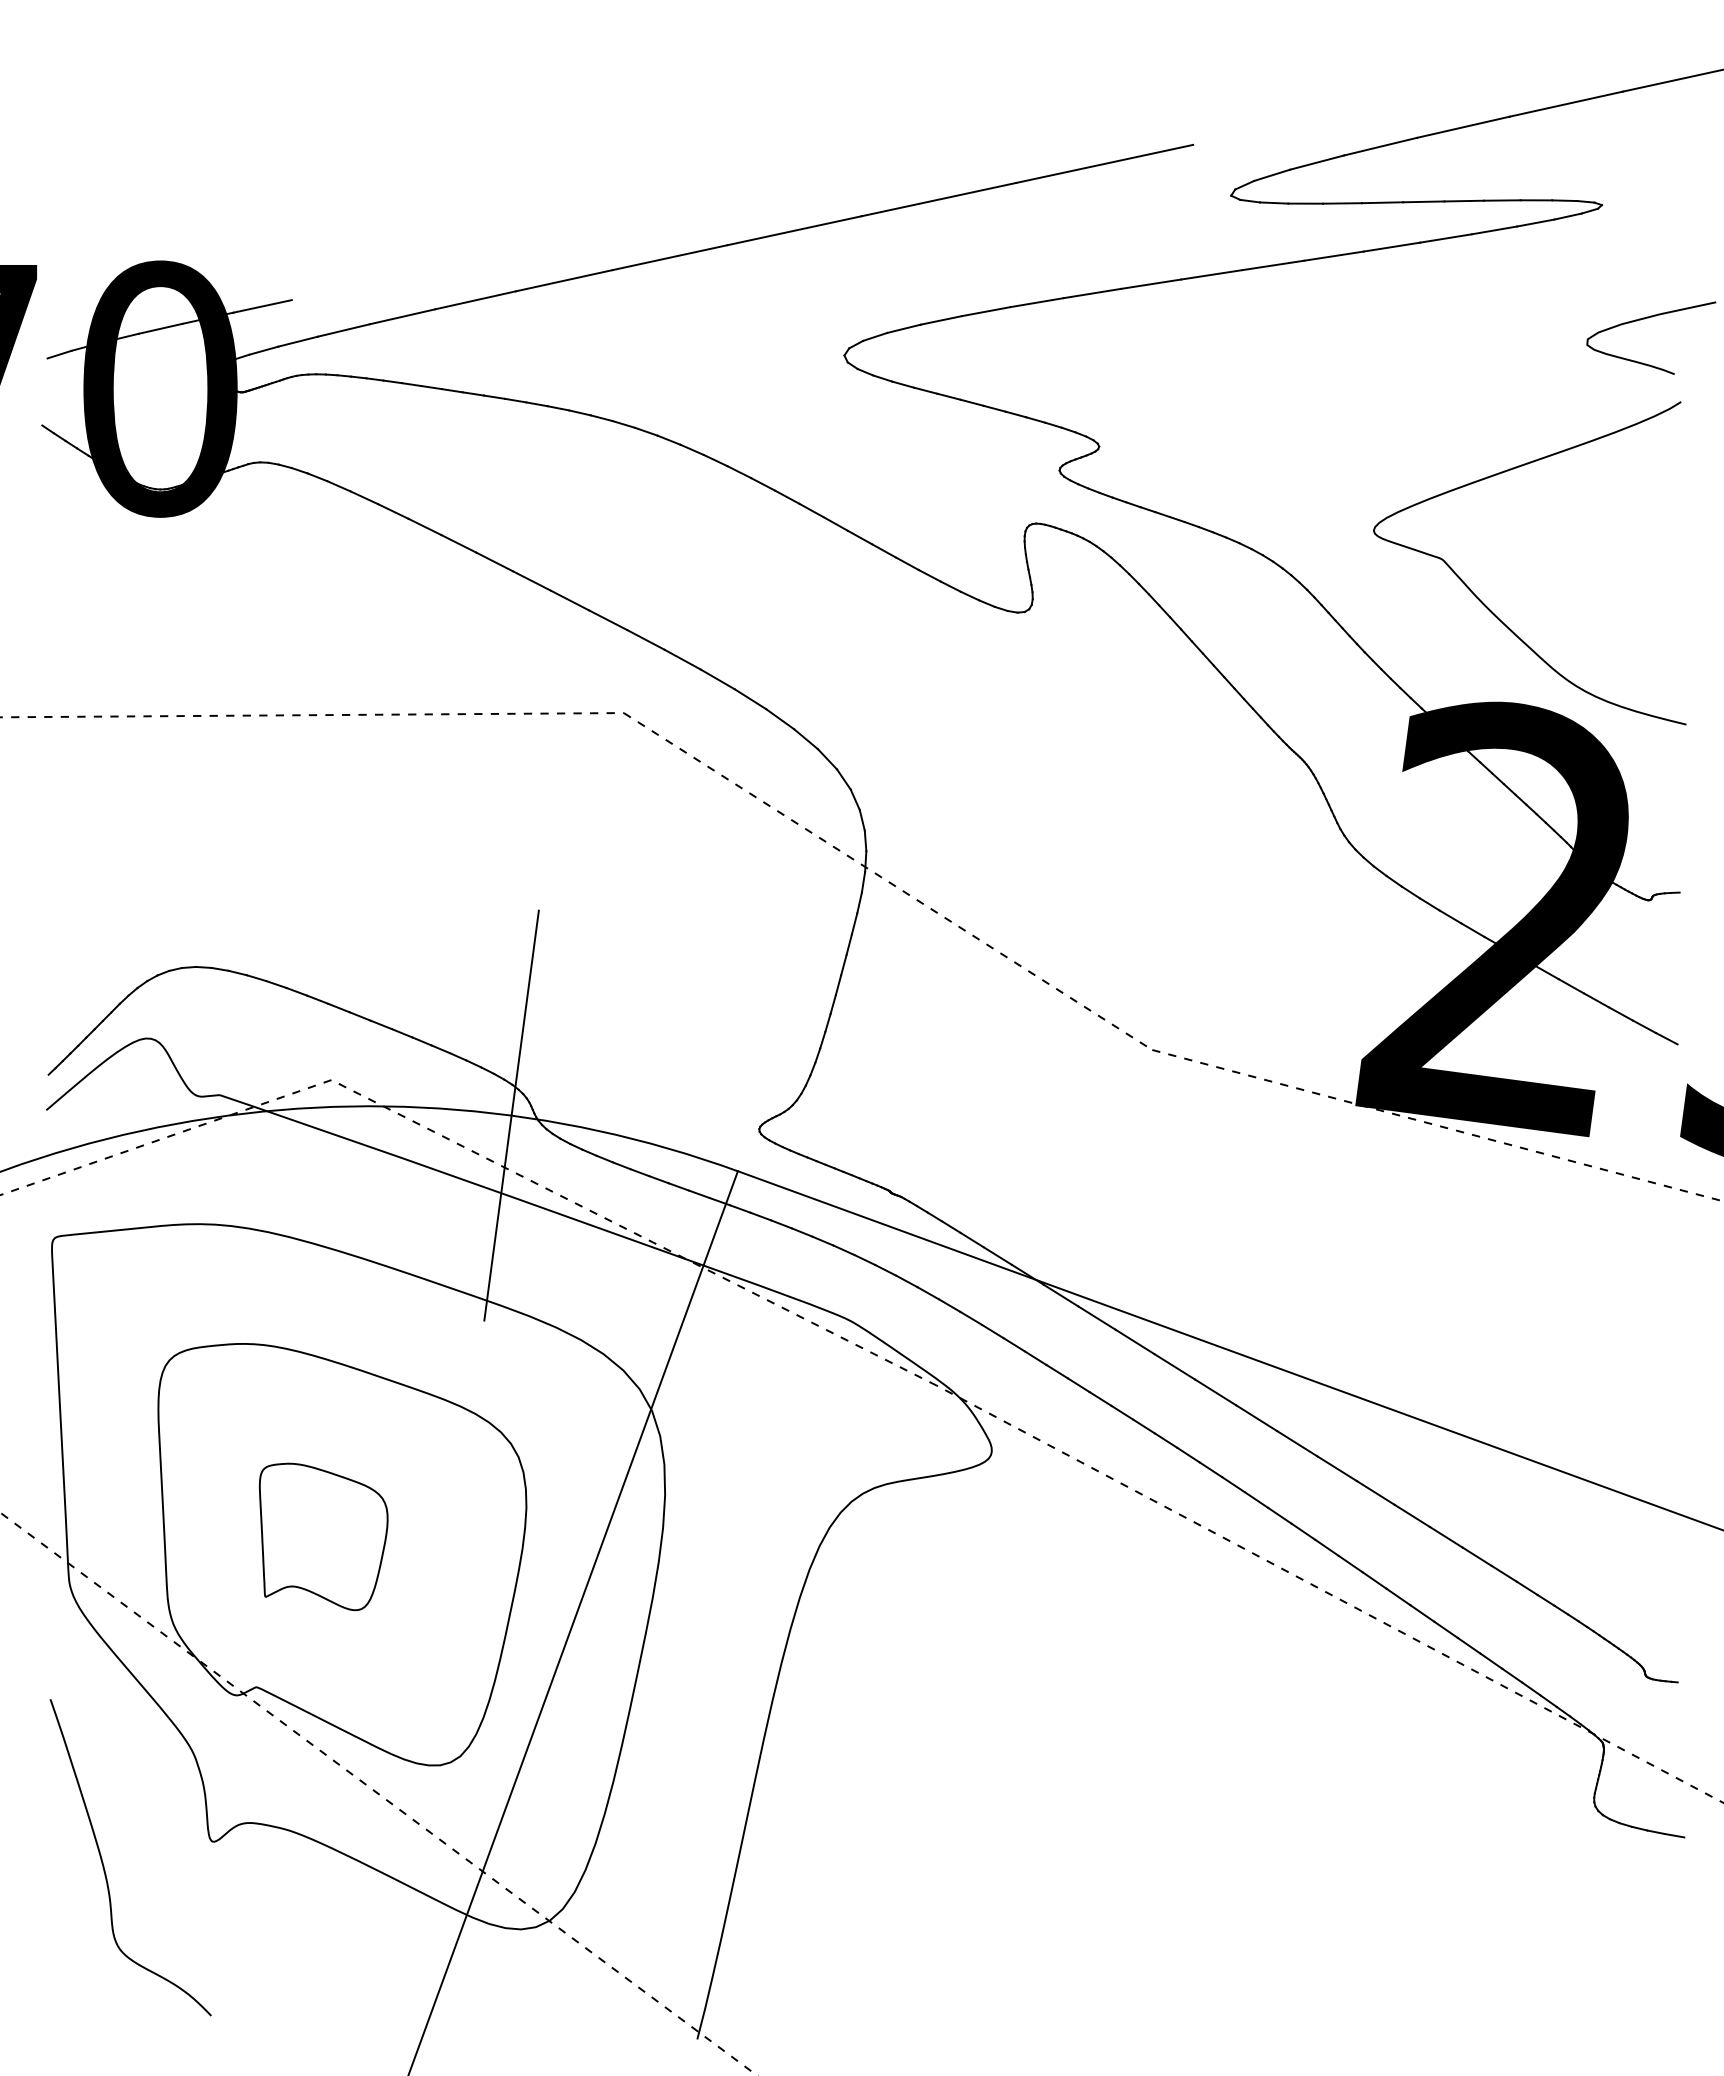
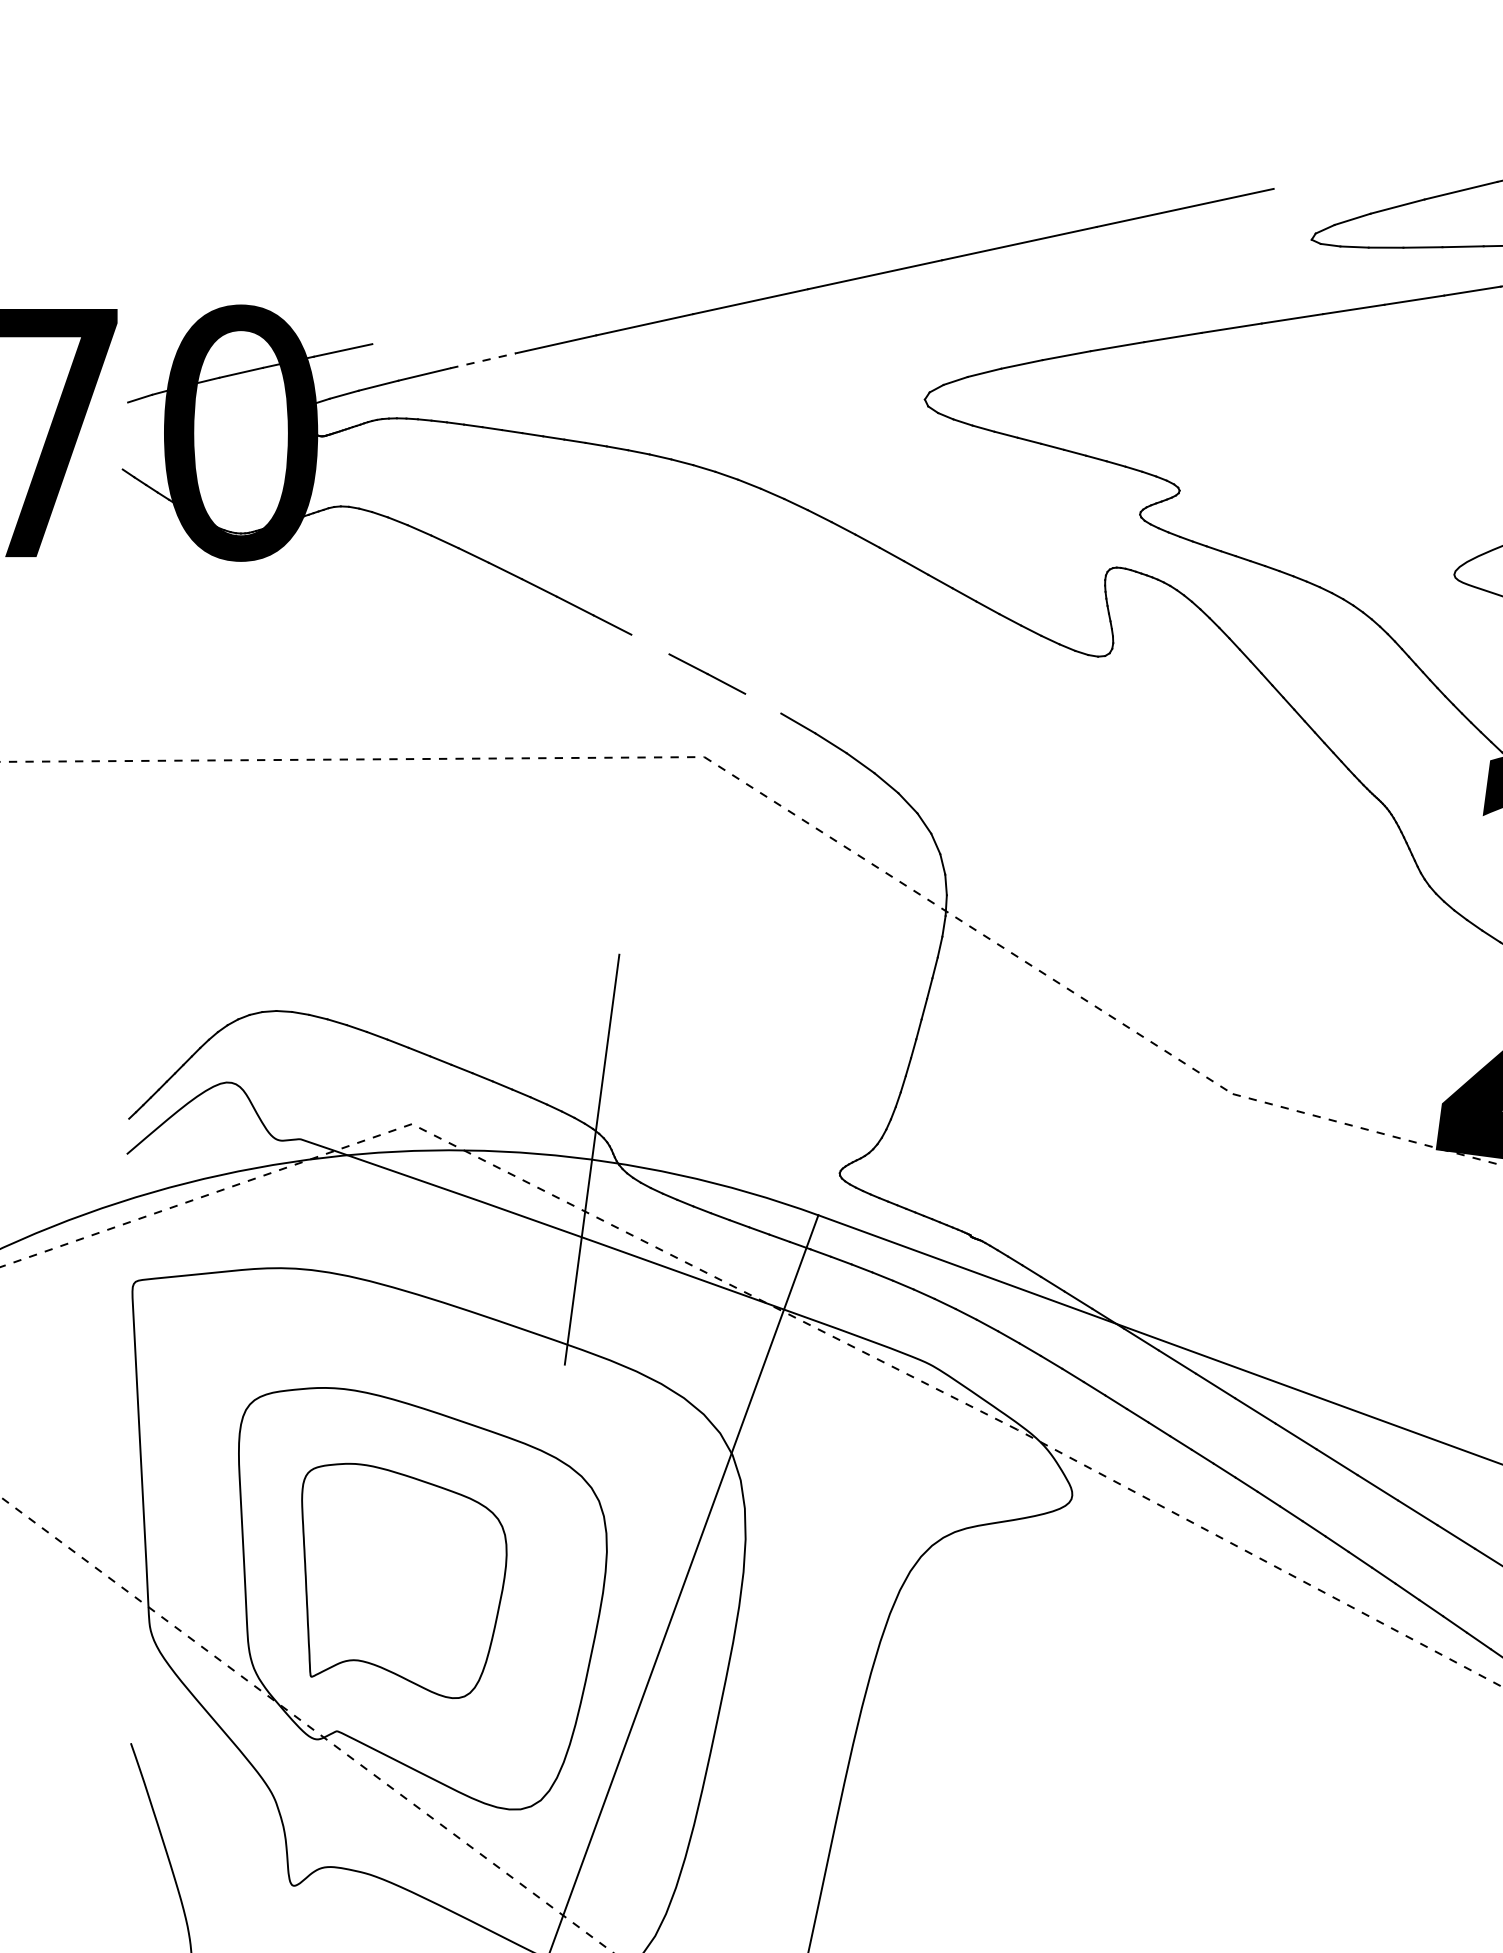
line: (402, 316) -> (482, 360), solid -> dashed
line: (569, 600) -> (649, 644), removed
line: (682, 659) -> (762, 703), removed
part: (323, 1536) -> (403, 1580), size x1.6

